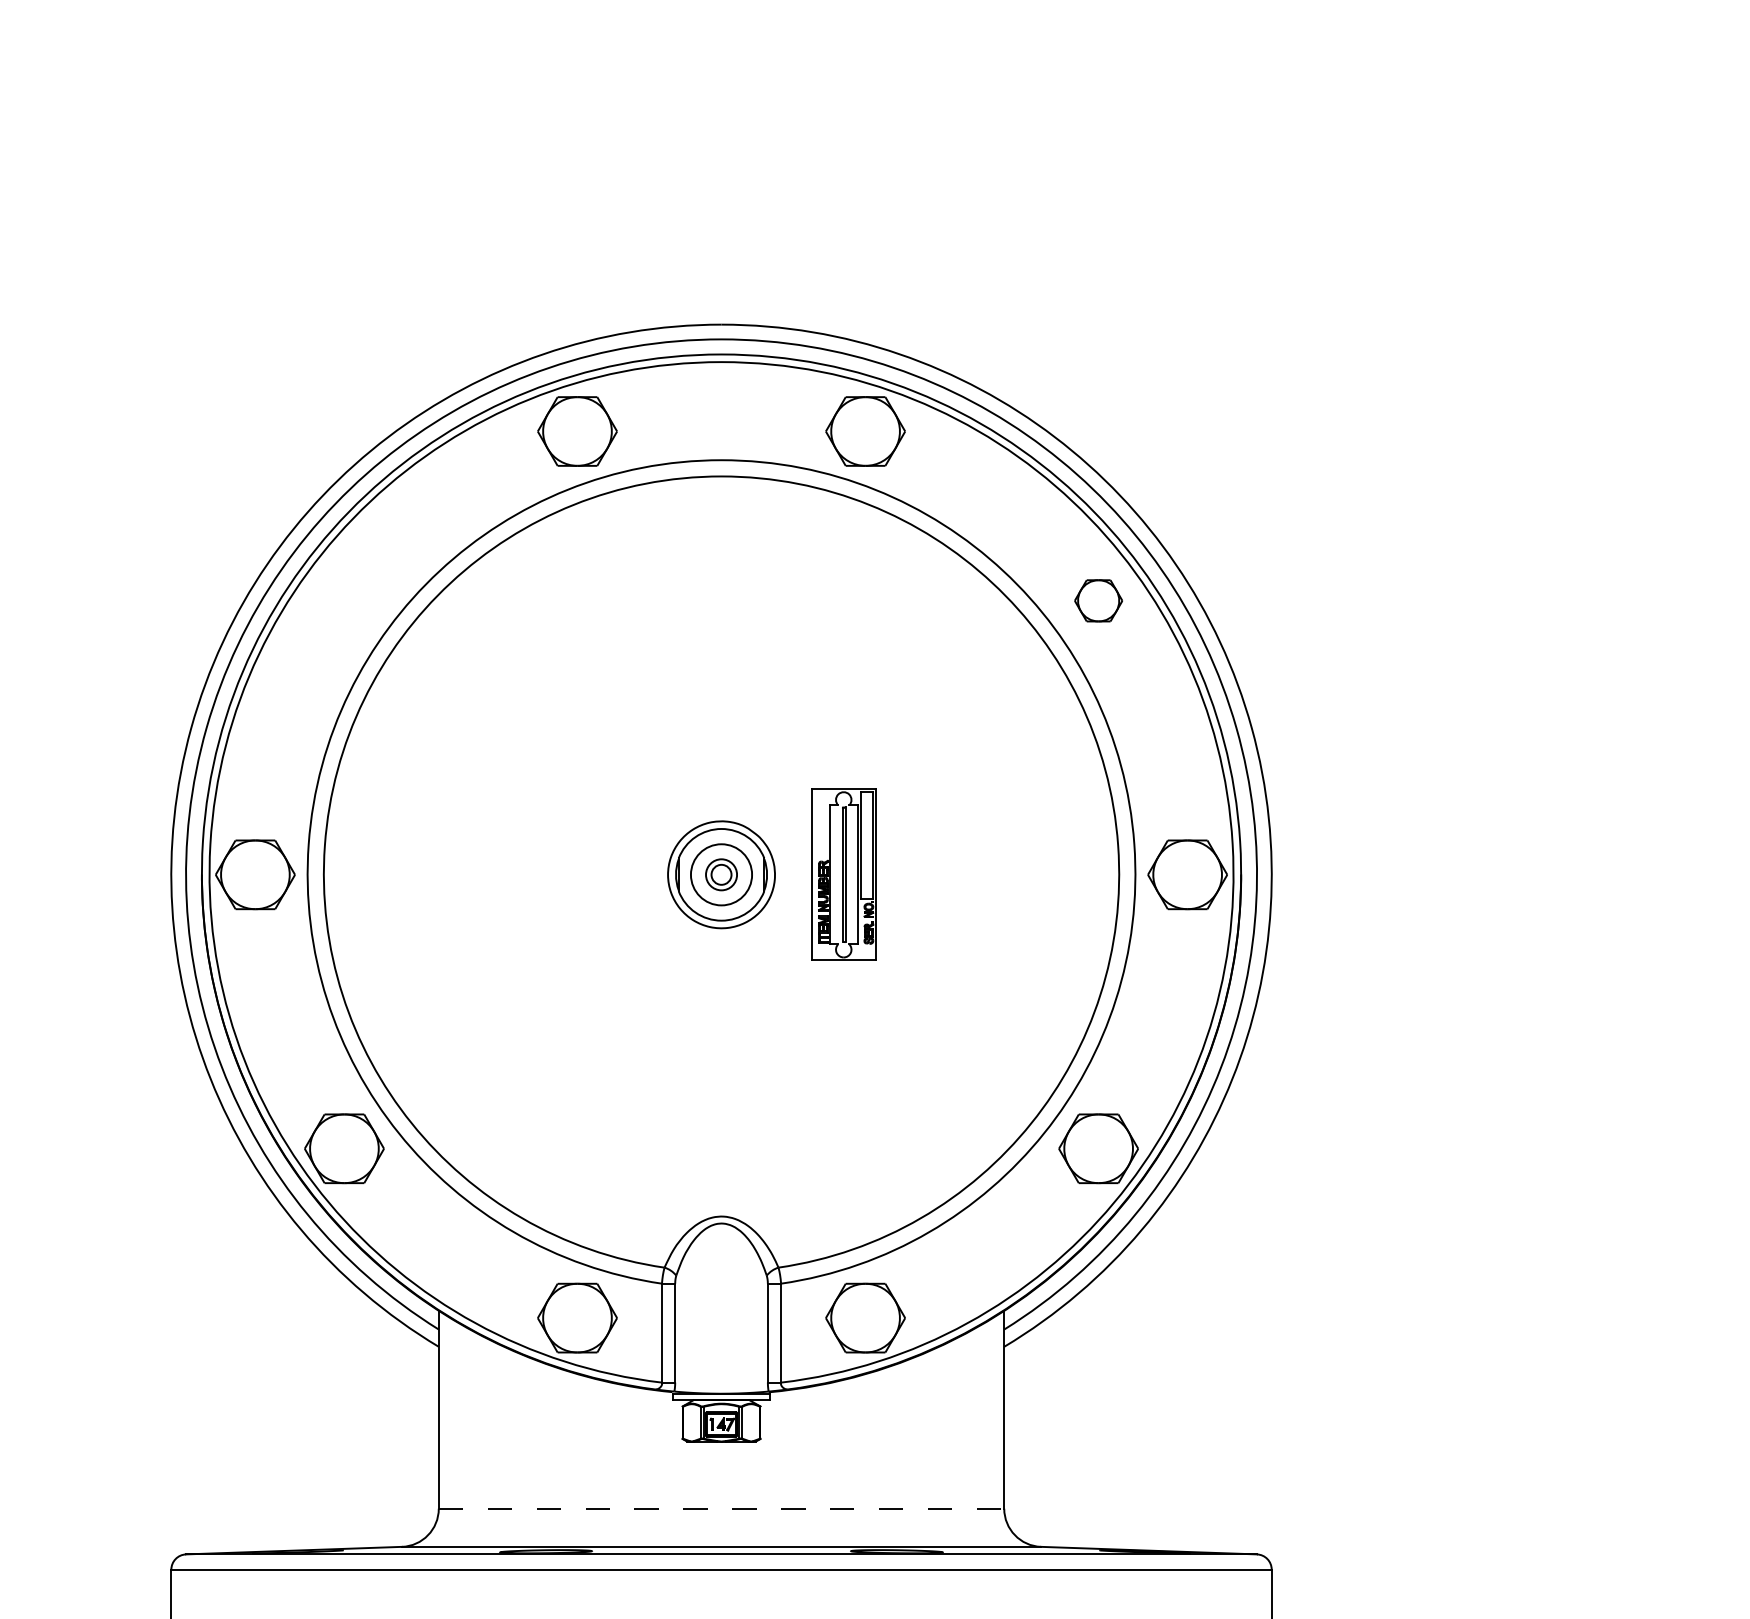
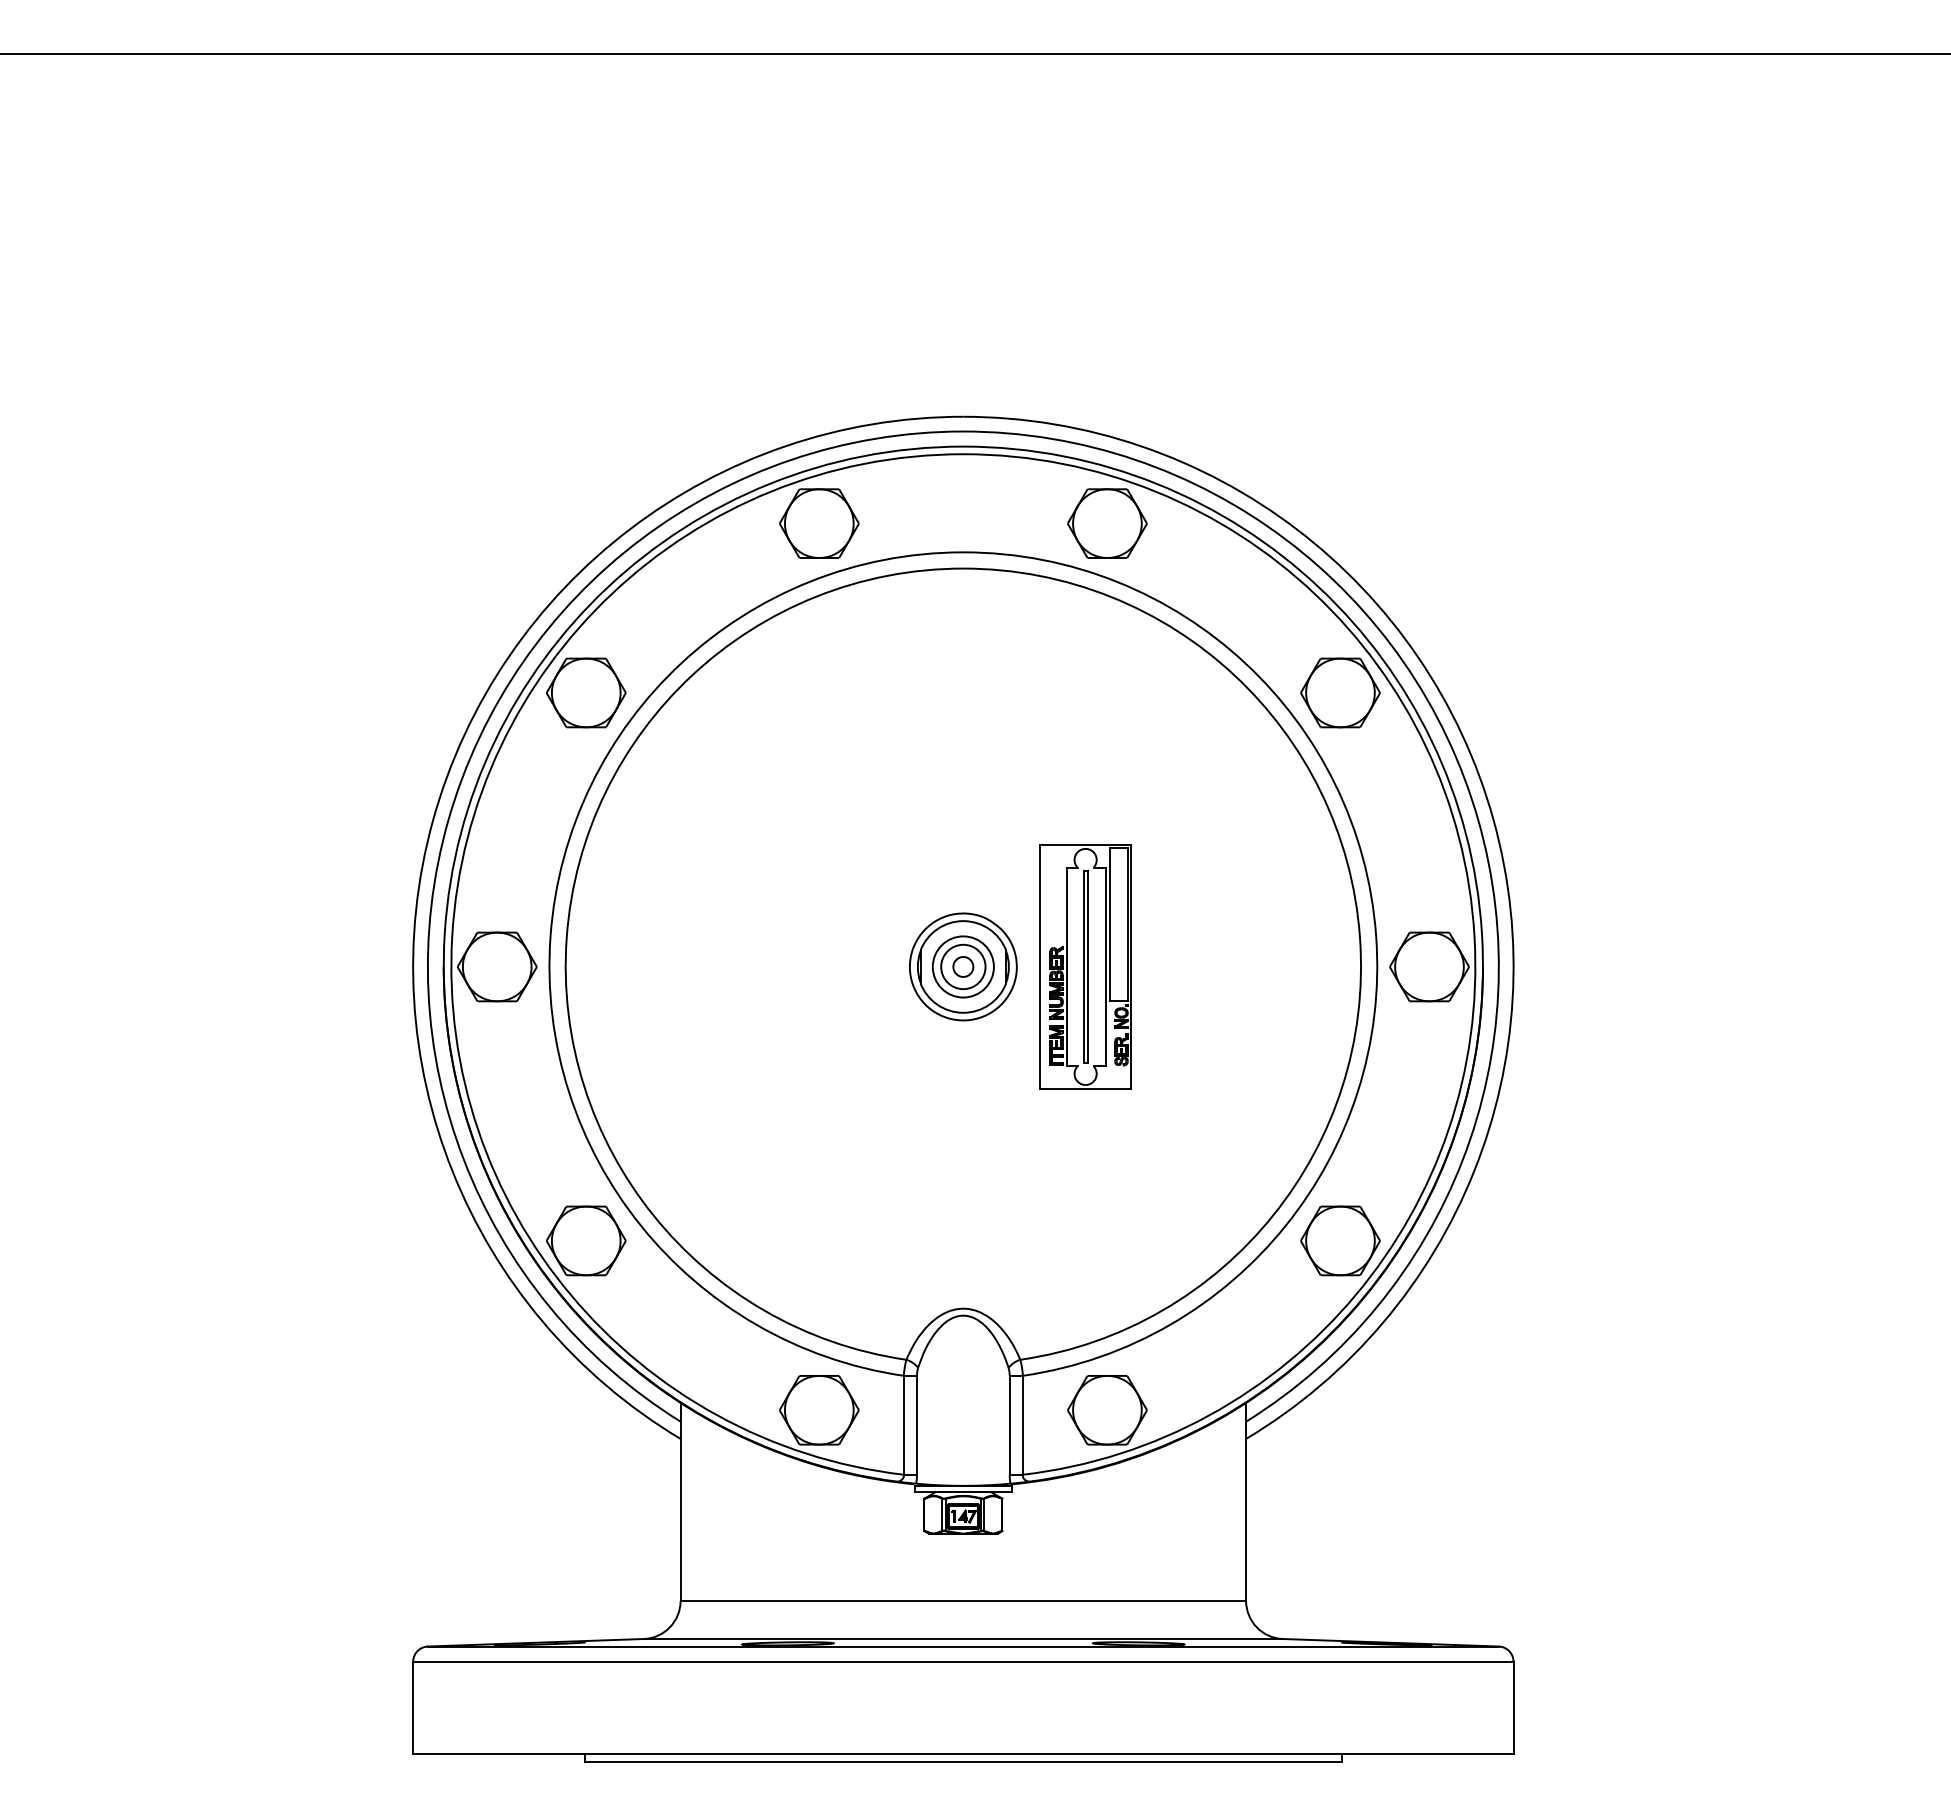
part: (344, 600) -> (586, 692), added
part: (1098, 600) -> (1340, 692), size x1.67
circle: (721, 874) -> (963, 966), size x1.43
part: (843, 874) -> (1085, 966), size x1.43
line: (721, 1508) -> (963, 1600), dashed -> solid

